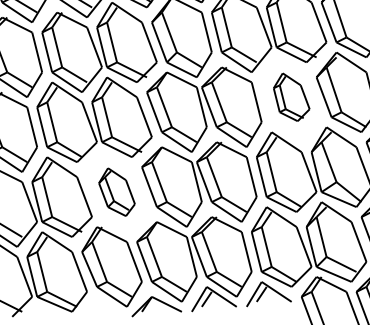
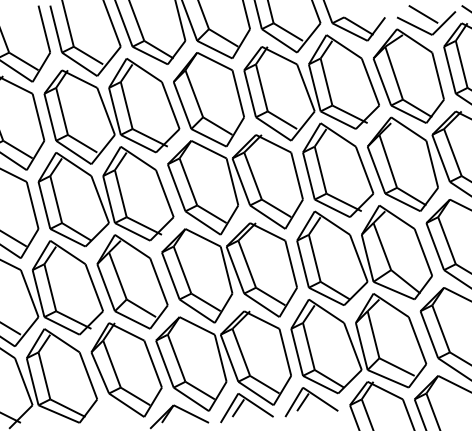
part: (291, 96) -> (338, 169), size x1.67
part: (116, 191) -> (132, 281), size x1.67

